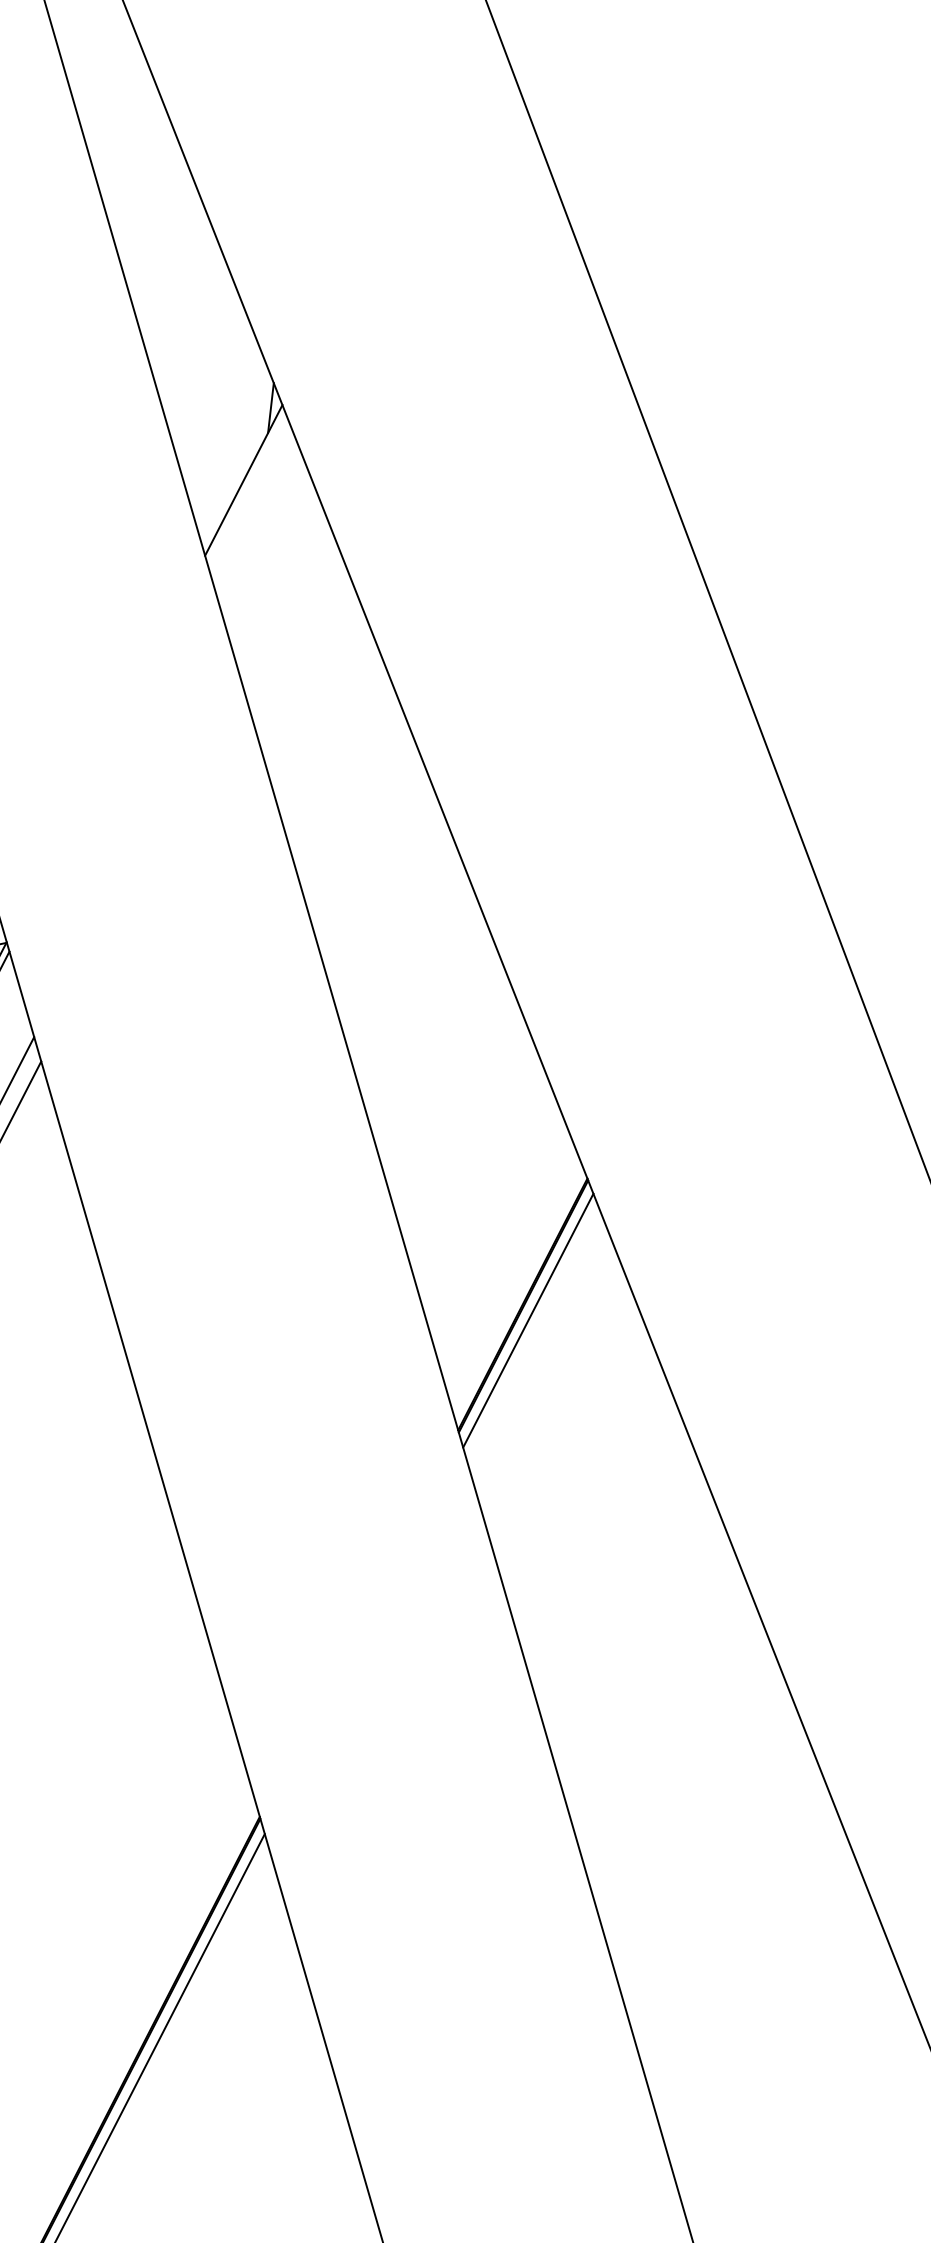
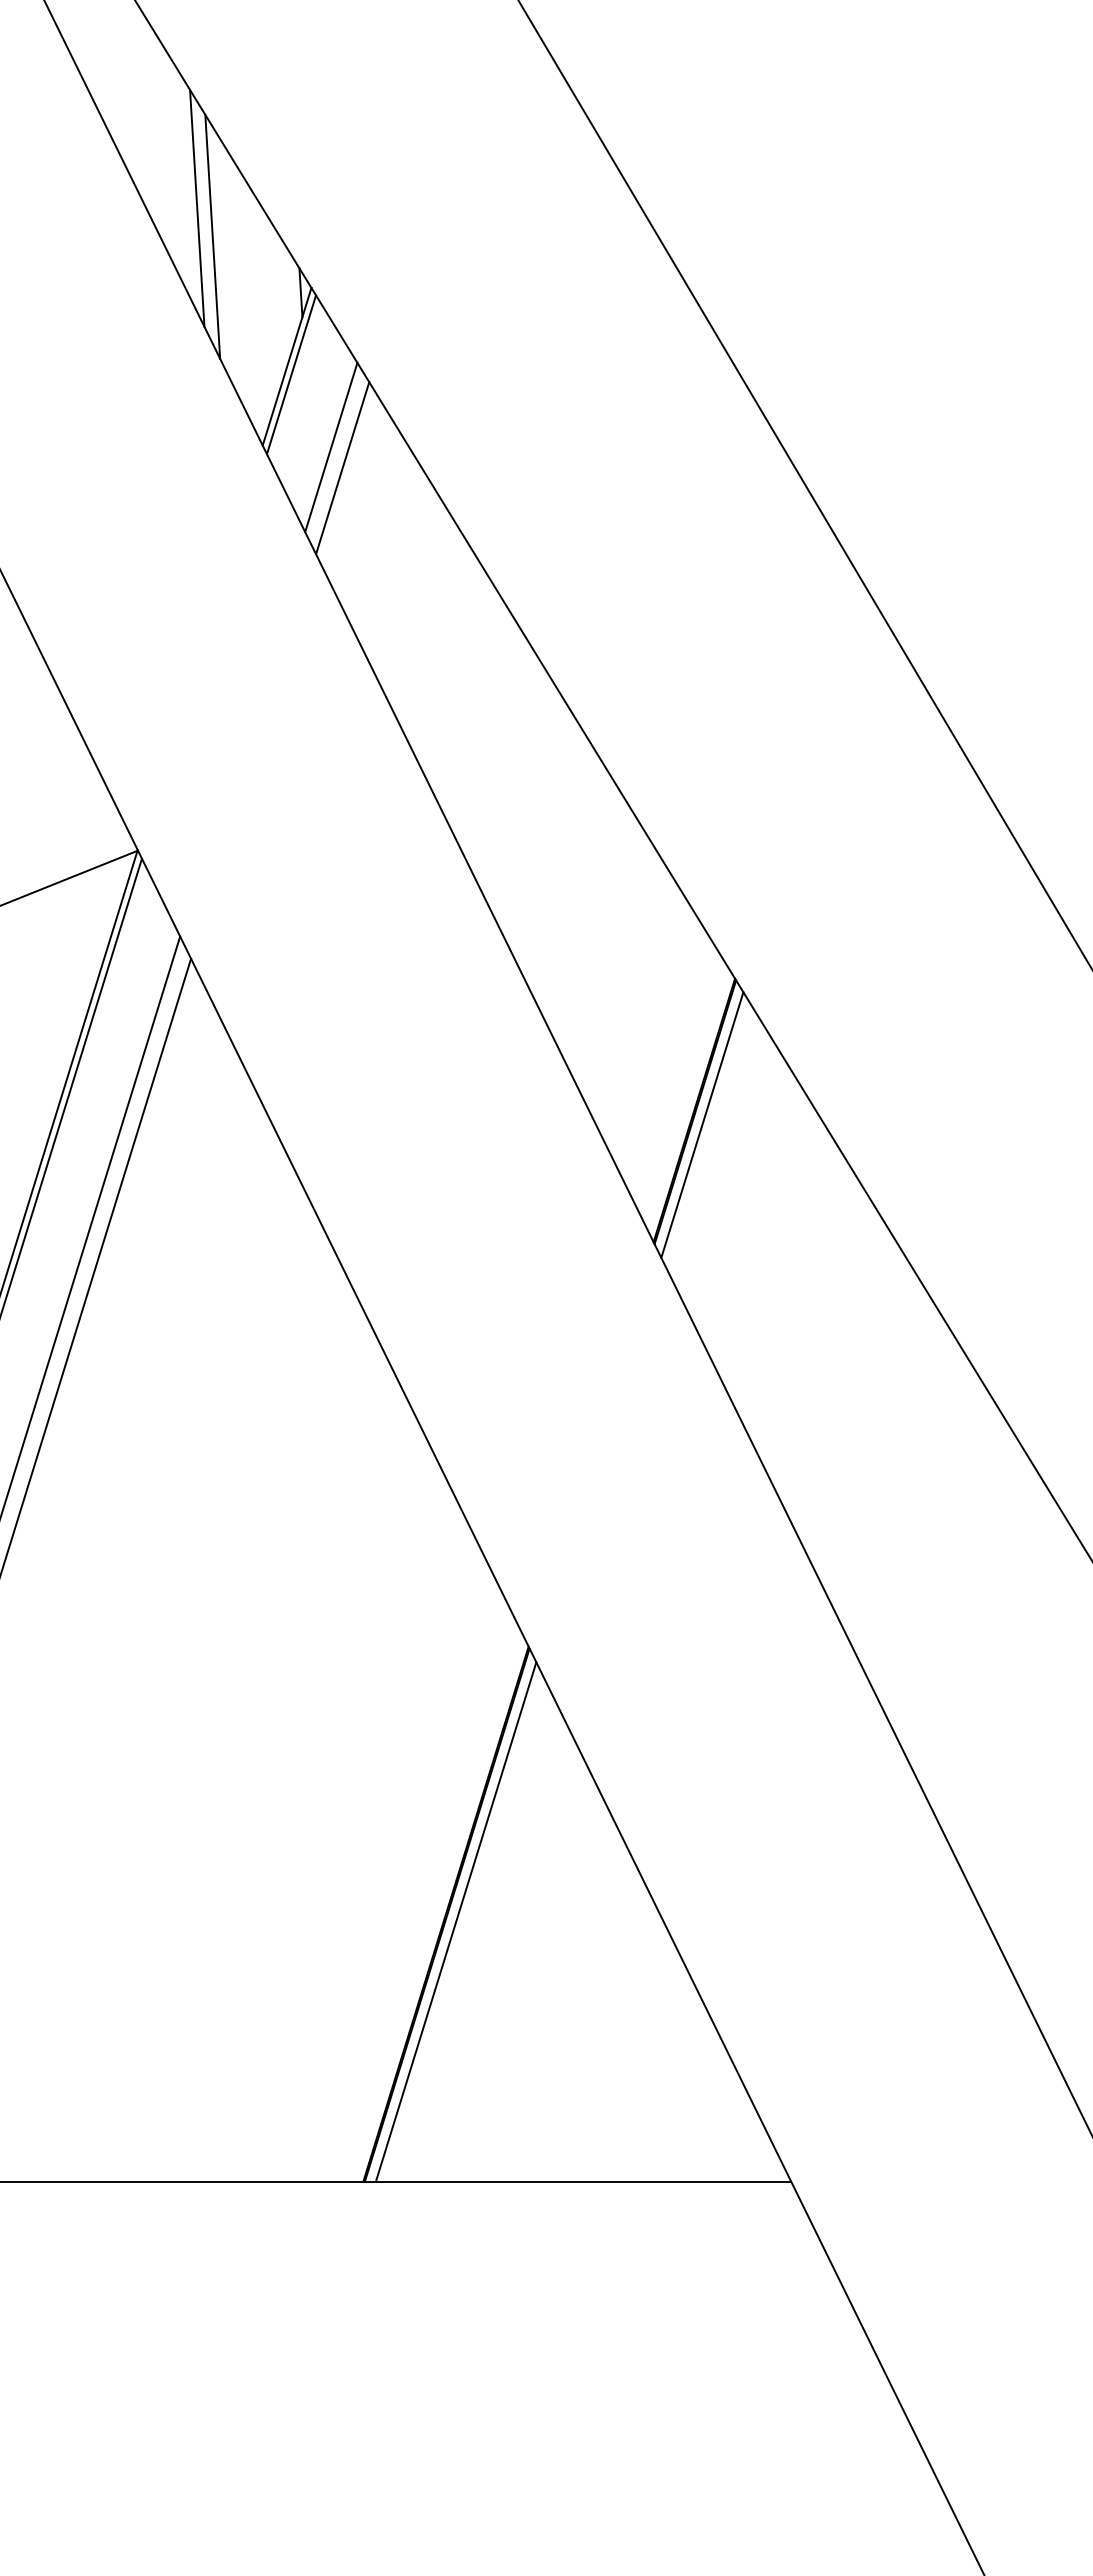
line: (181, 303) -> (197, 207), added
line: (191, 335) -> (212, 236), added
line: (246, 489) -> (291, 374), added
line: (274, 569) -> (331, 447), added
line: (281, 593) -> (342, 468), added

